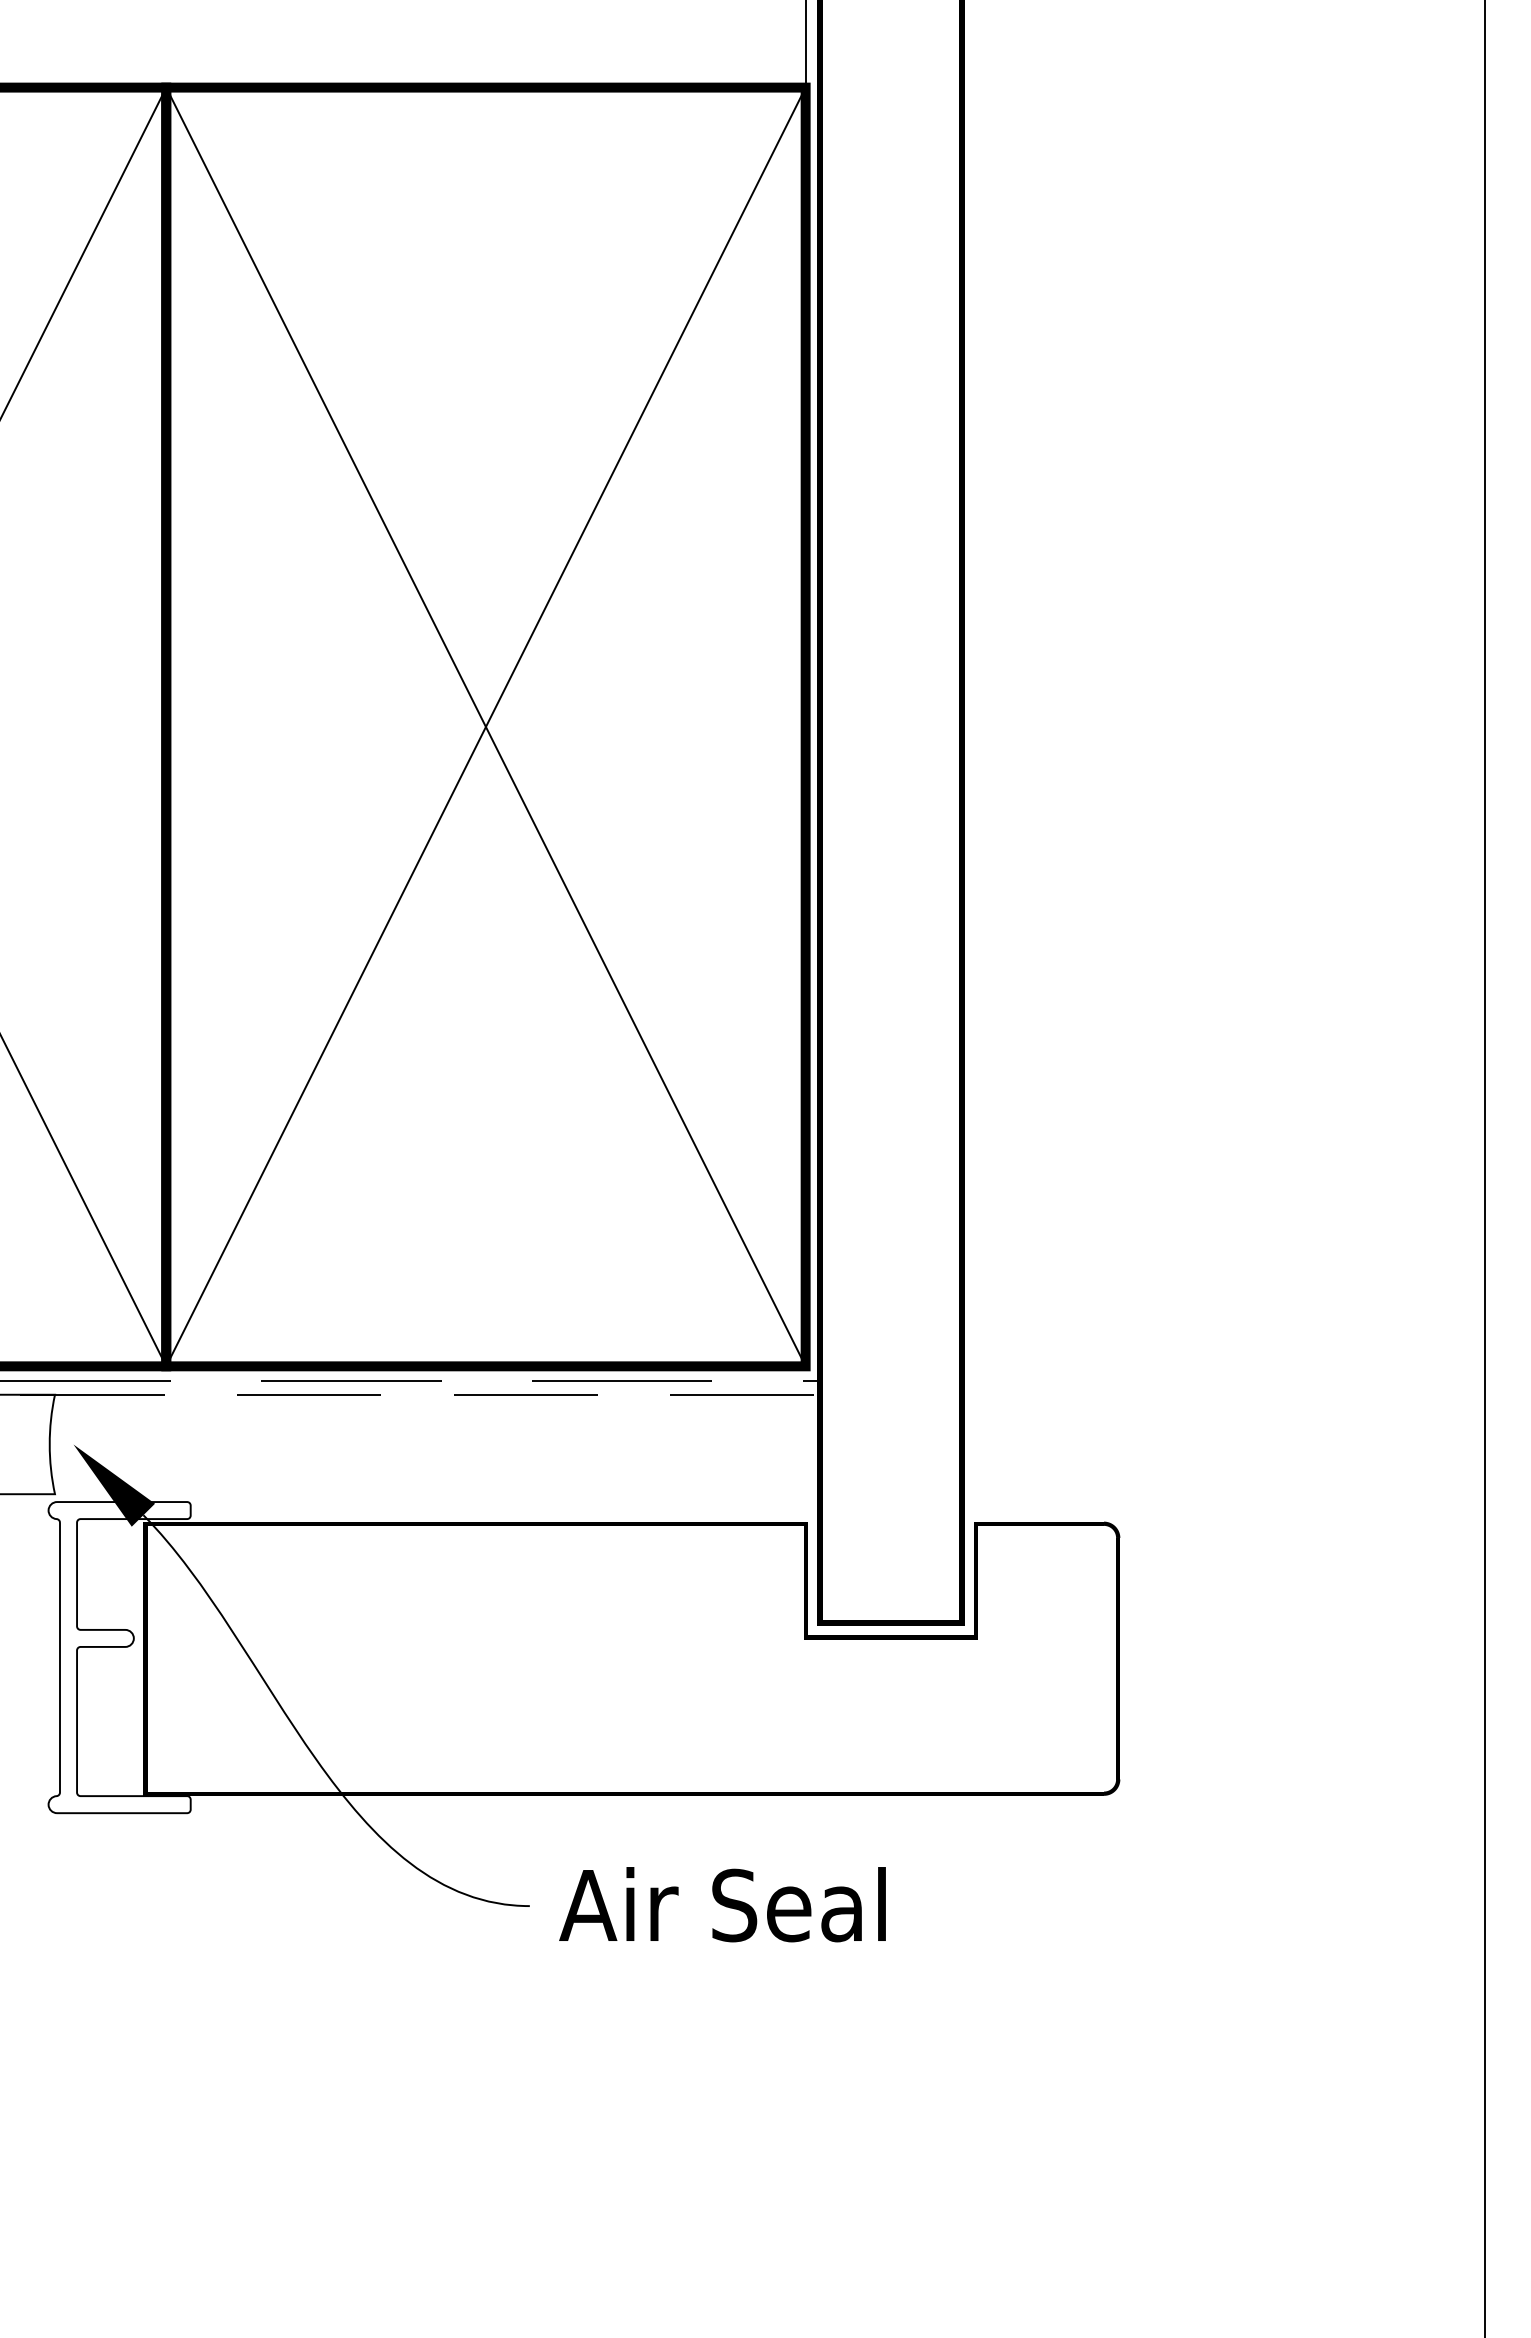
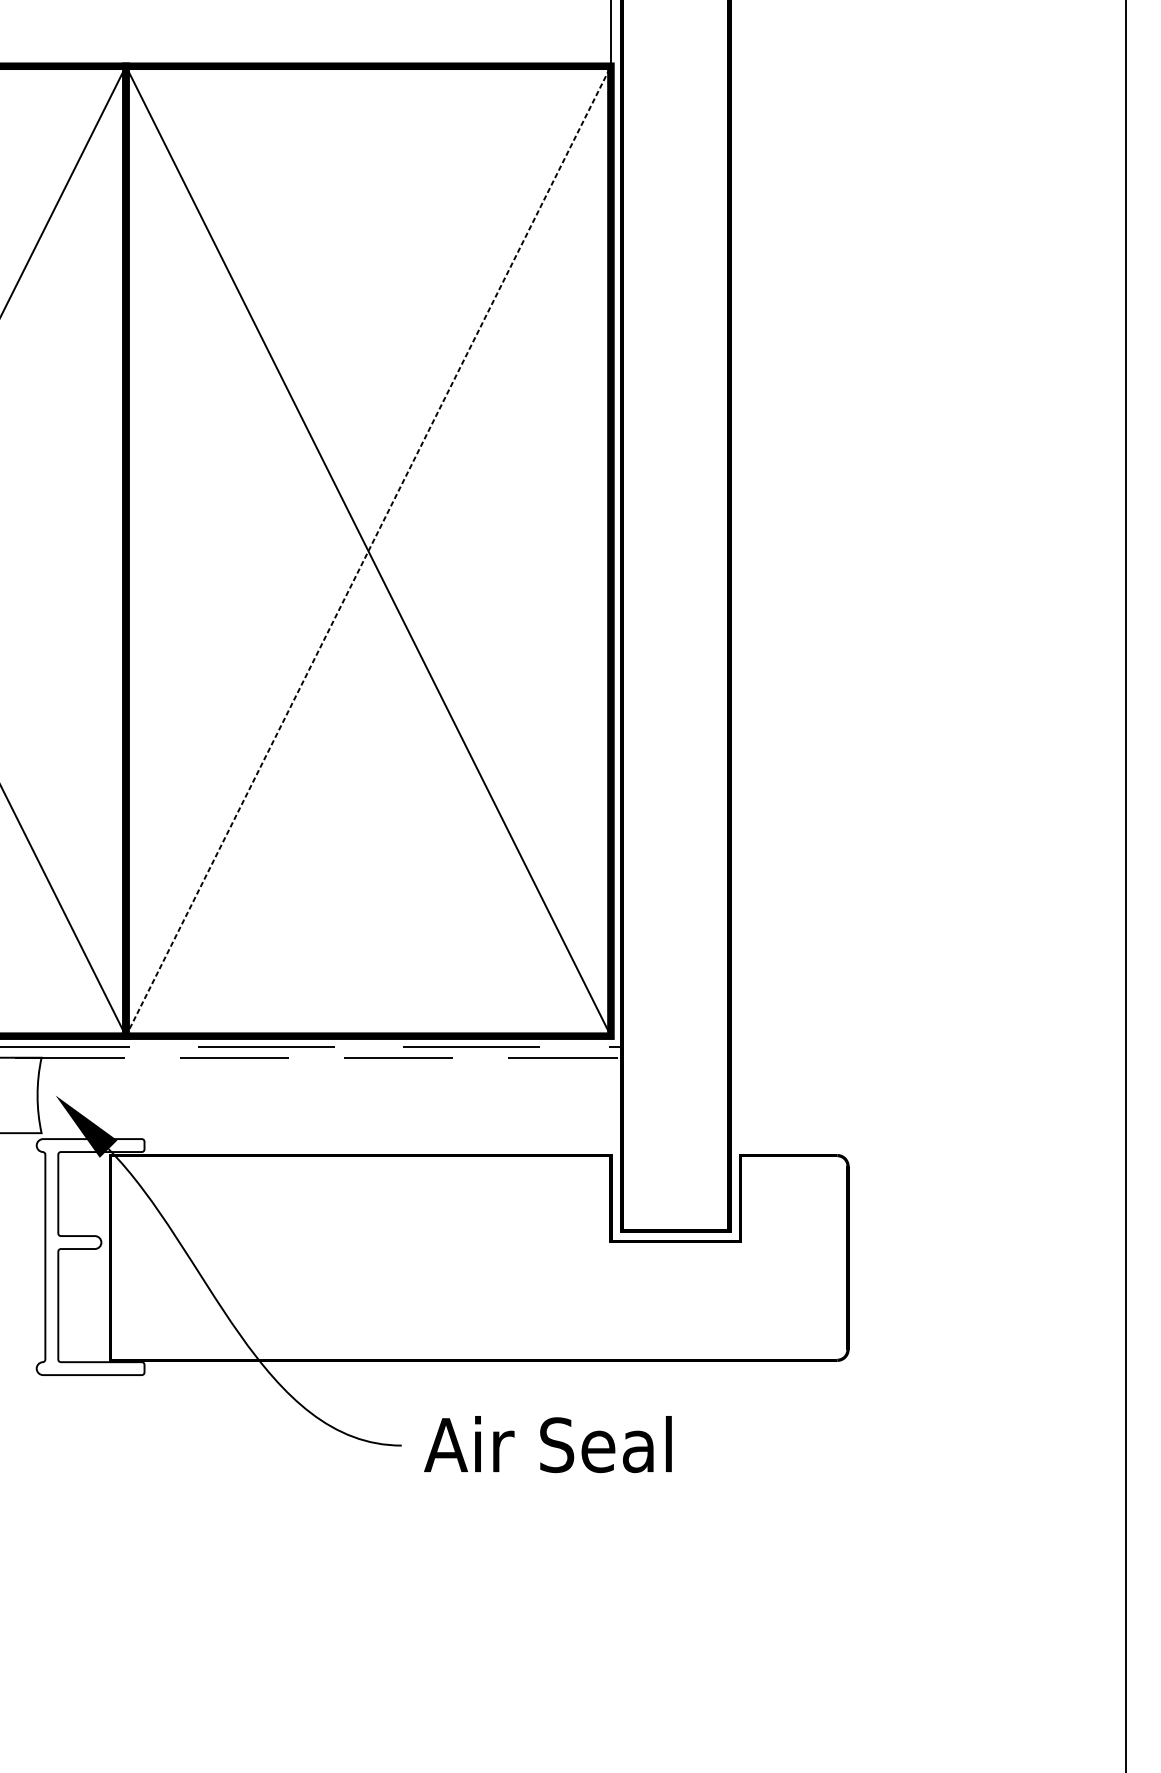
line: (485, 726) -> (368, 550), solid -> dashed

